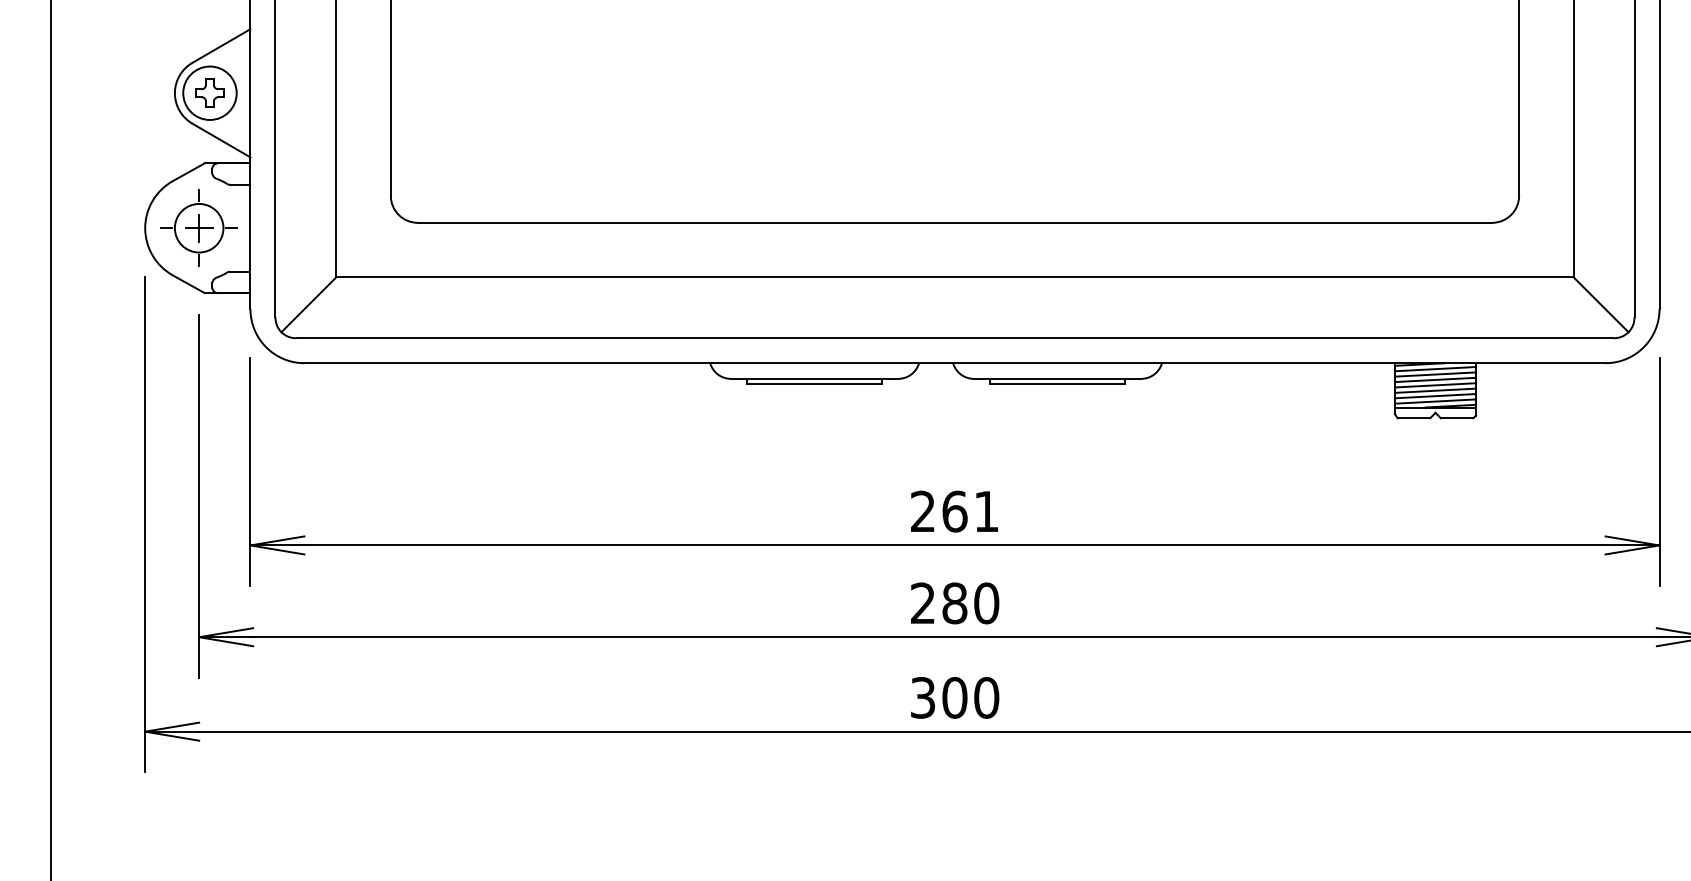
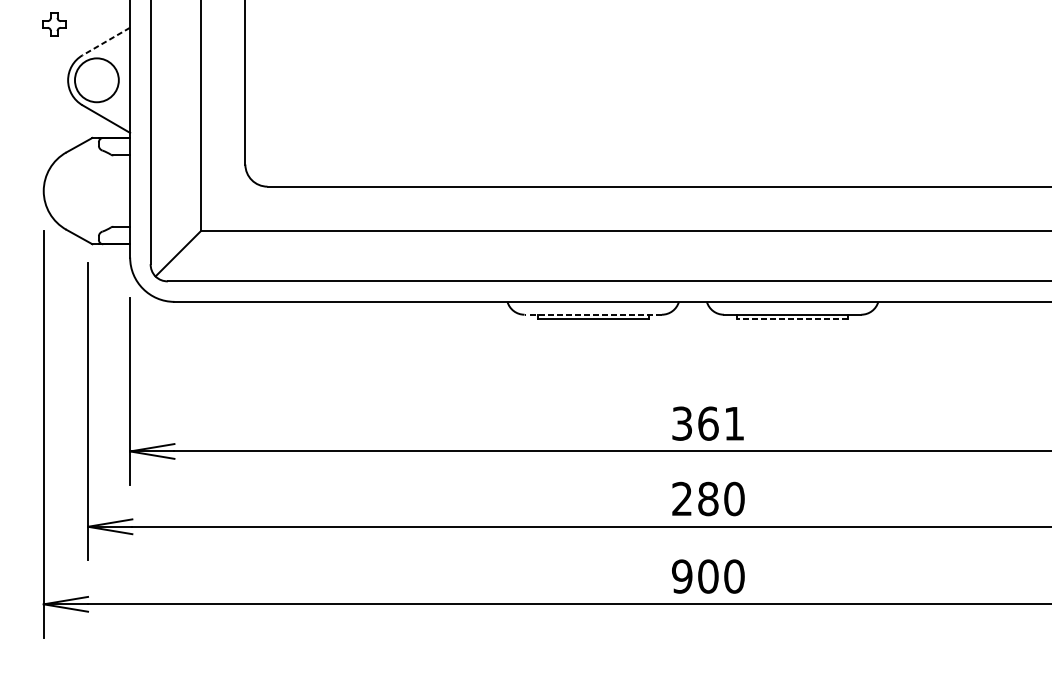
line: (220, 46) -> (105, 41), solid -> dashed
part: (209, 92) -> (53, 23), moved
part: (198, 227) -> (87, 190), removed
line: (814, 378) -> (593, 314), solid -> dashed
line: (1057, 384) -> (792, 319), solid -> dashed
text: (923, 511) -> (682, 423), 261 -> 361
text: (922, 697) -> (681, 576), 300 -> 900

